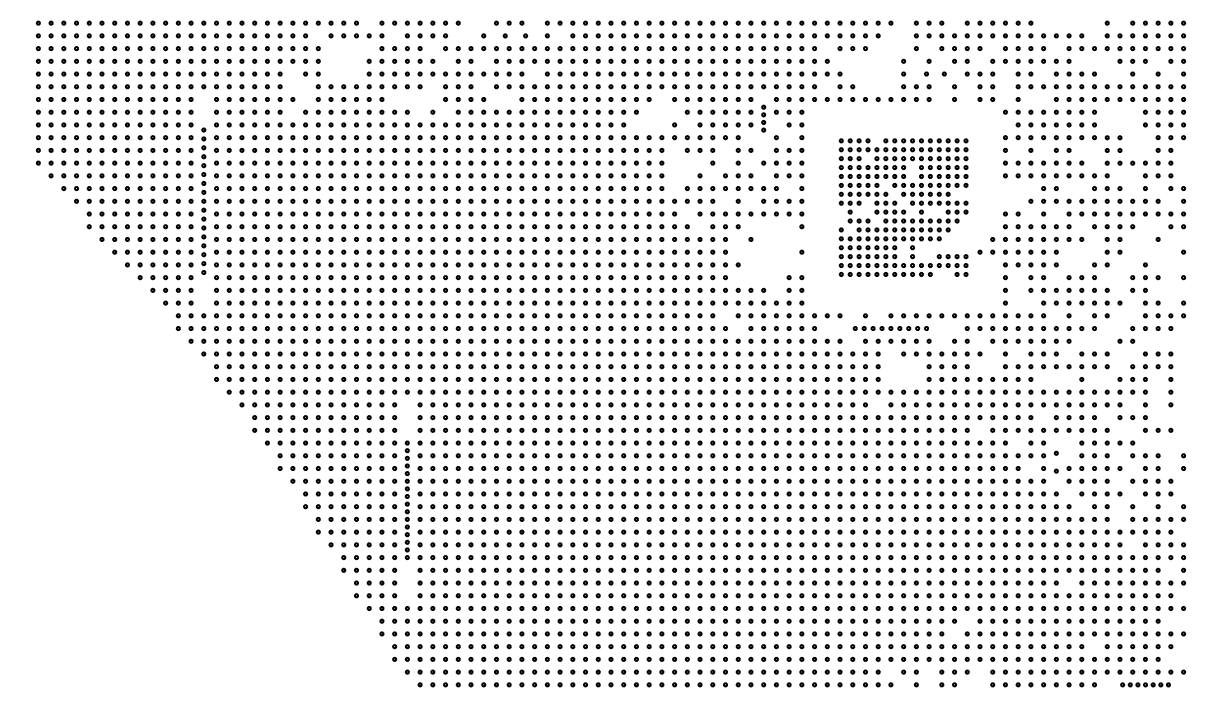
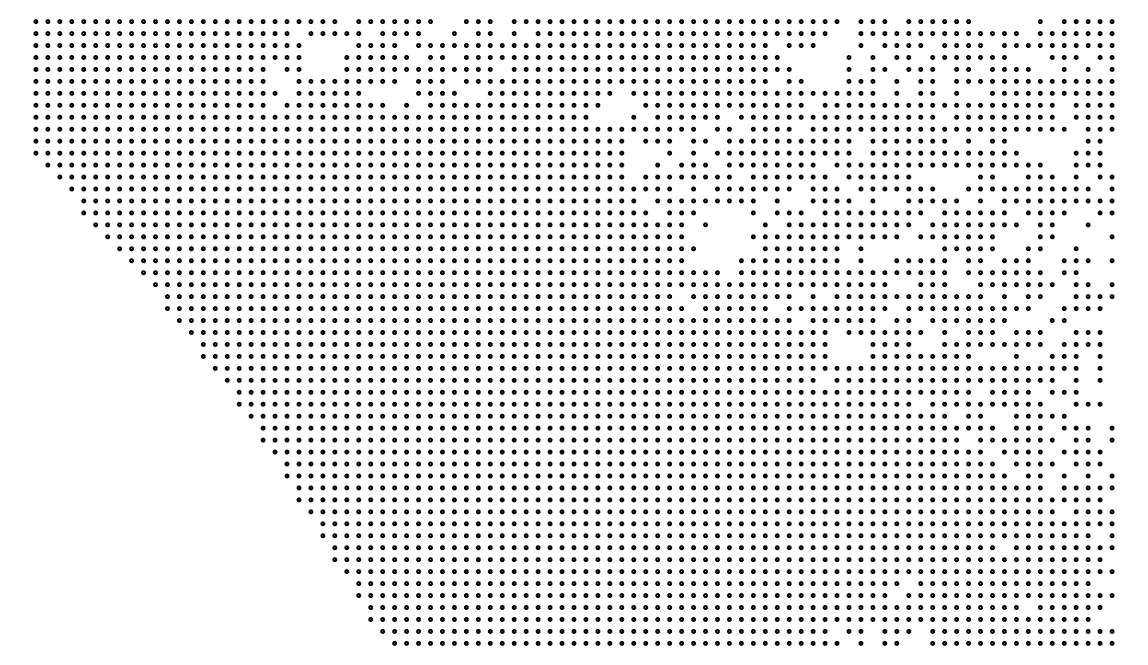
part: (515, 35) -> (484, 33), size x0.62
part: (935, 74) -> (878, 69), size x0.71
part: (763, 118) -> (717, 111), size x1.67
part: (1120, 150) -> (1052, 117), moved
part: (203, 200) -> (191, 188), size x1.43
part: (903, 207) -> (848, 194), size x1.43
part: (890, 328) -> (836, 308), size x1.43
part: (1056, 461) -> (992, 433), size x0.71
part: (407, 499) -> (382, 469), size x1.67
part: (1145, 684) -> (1076, 643), size x1.67

